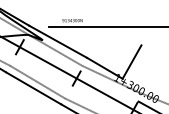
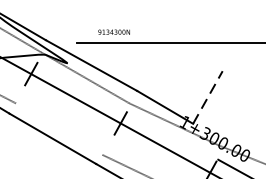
line: (132, 61) -> (208, 96), solid -> dashed
line: (37, 81) -> (58, 128), removed

